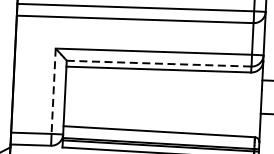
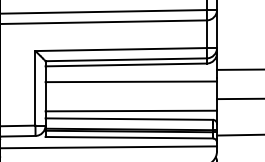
line: (159, 63) -> (126, 59), dashed -> solid
line: (163, 88) -> (131, 81), added
line: (53, 91) -> (35, 88), dashed -> solid
line: (162, 121) -> (131, 110), added

